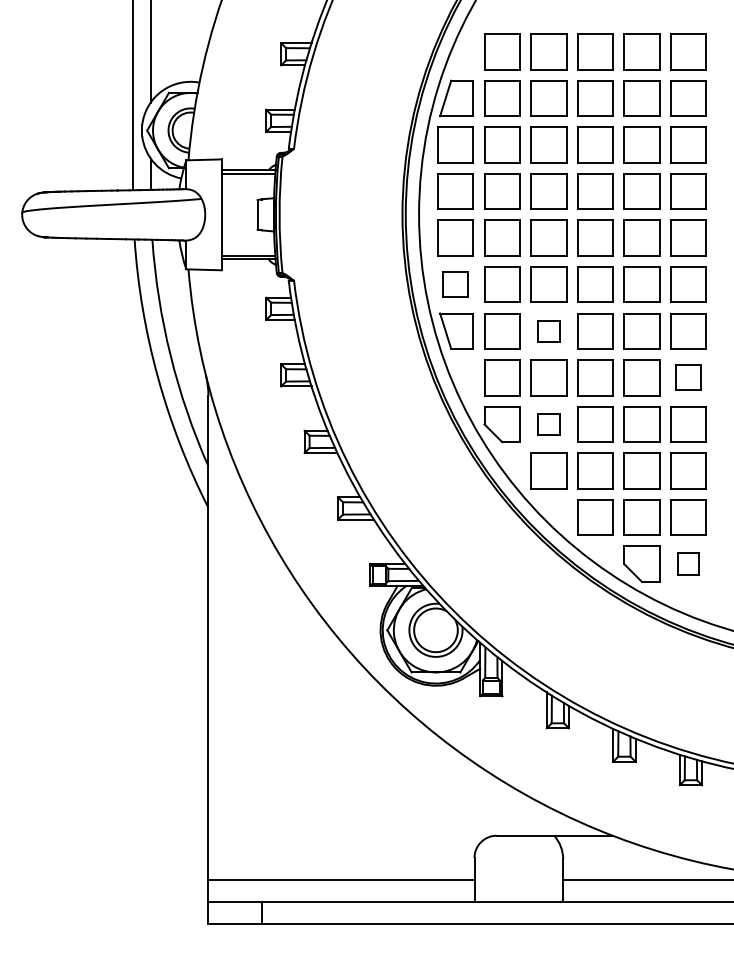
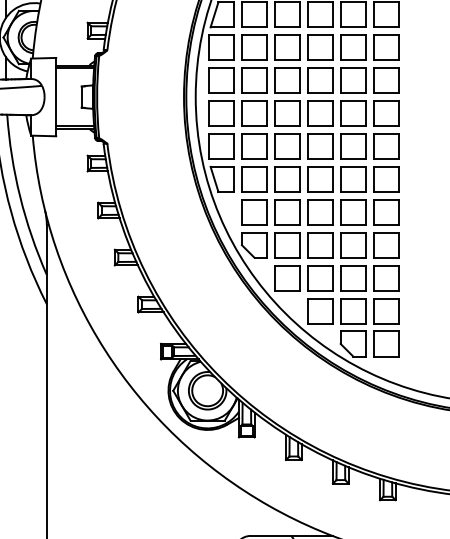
part: (455, 284) -> (221, 146), size x1.43
part: (548, 331) -> (287, 179), size x1.67
part: (688, 377) -> (386, 212), size x1.43
part: (548, 424) -> (287, 245), size x1.67
part: (688, 563) -> (386, 343), size x1.67

